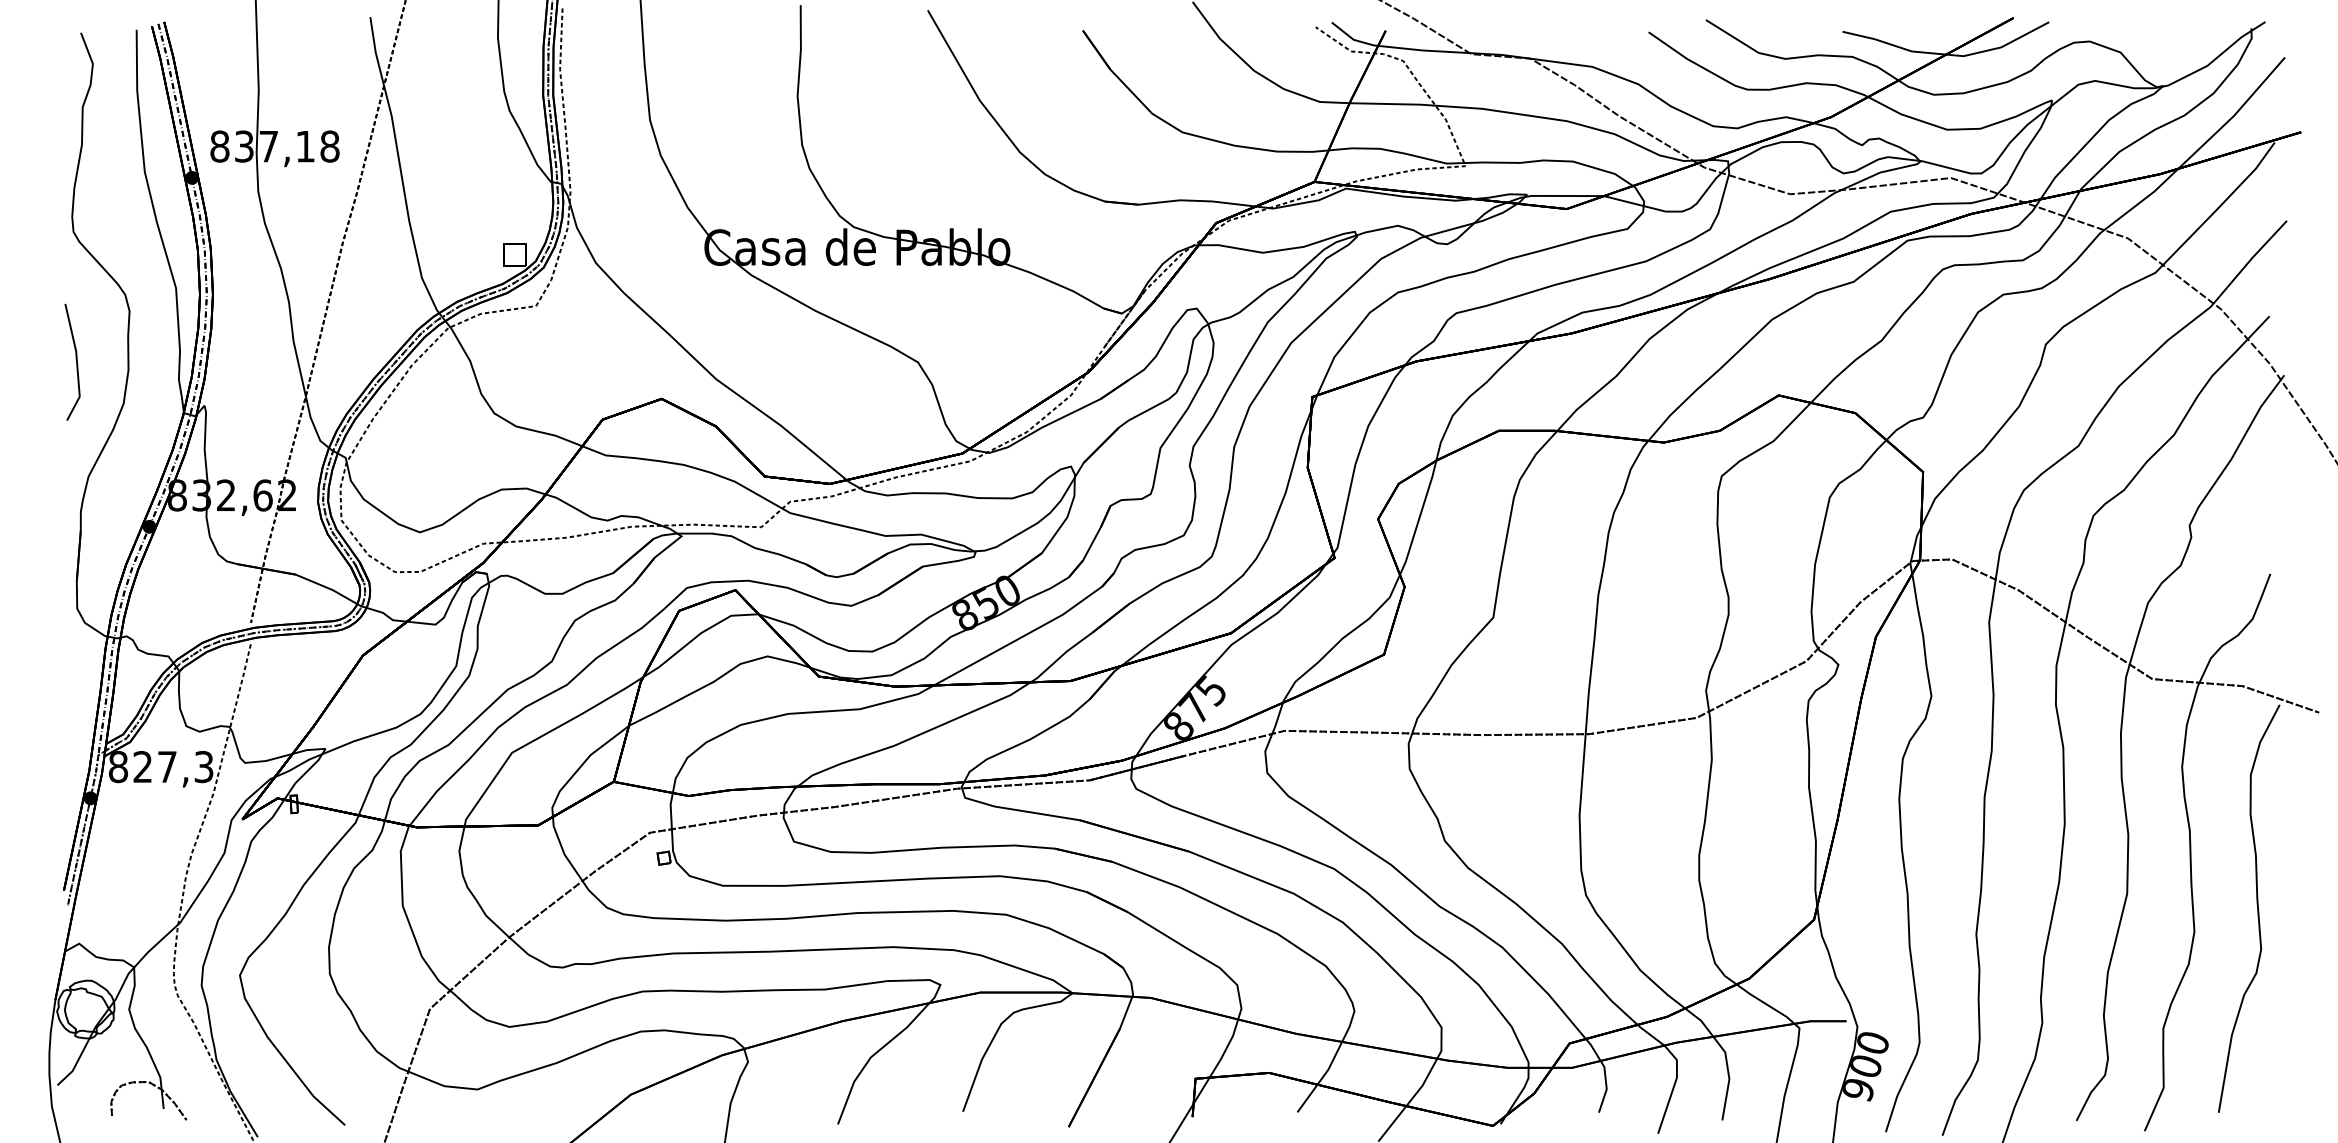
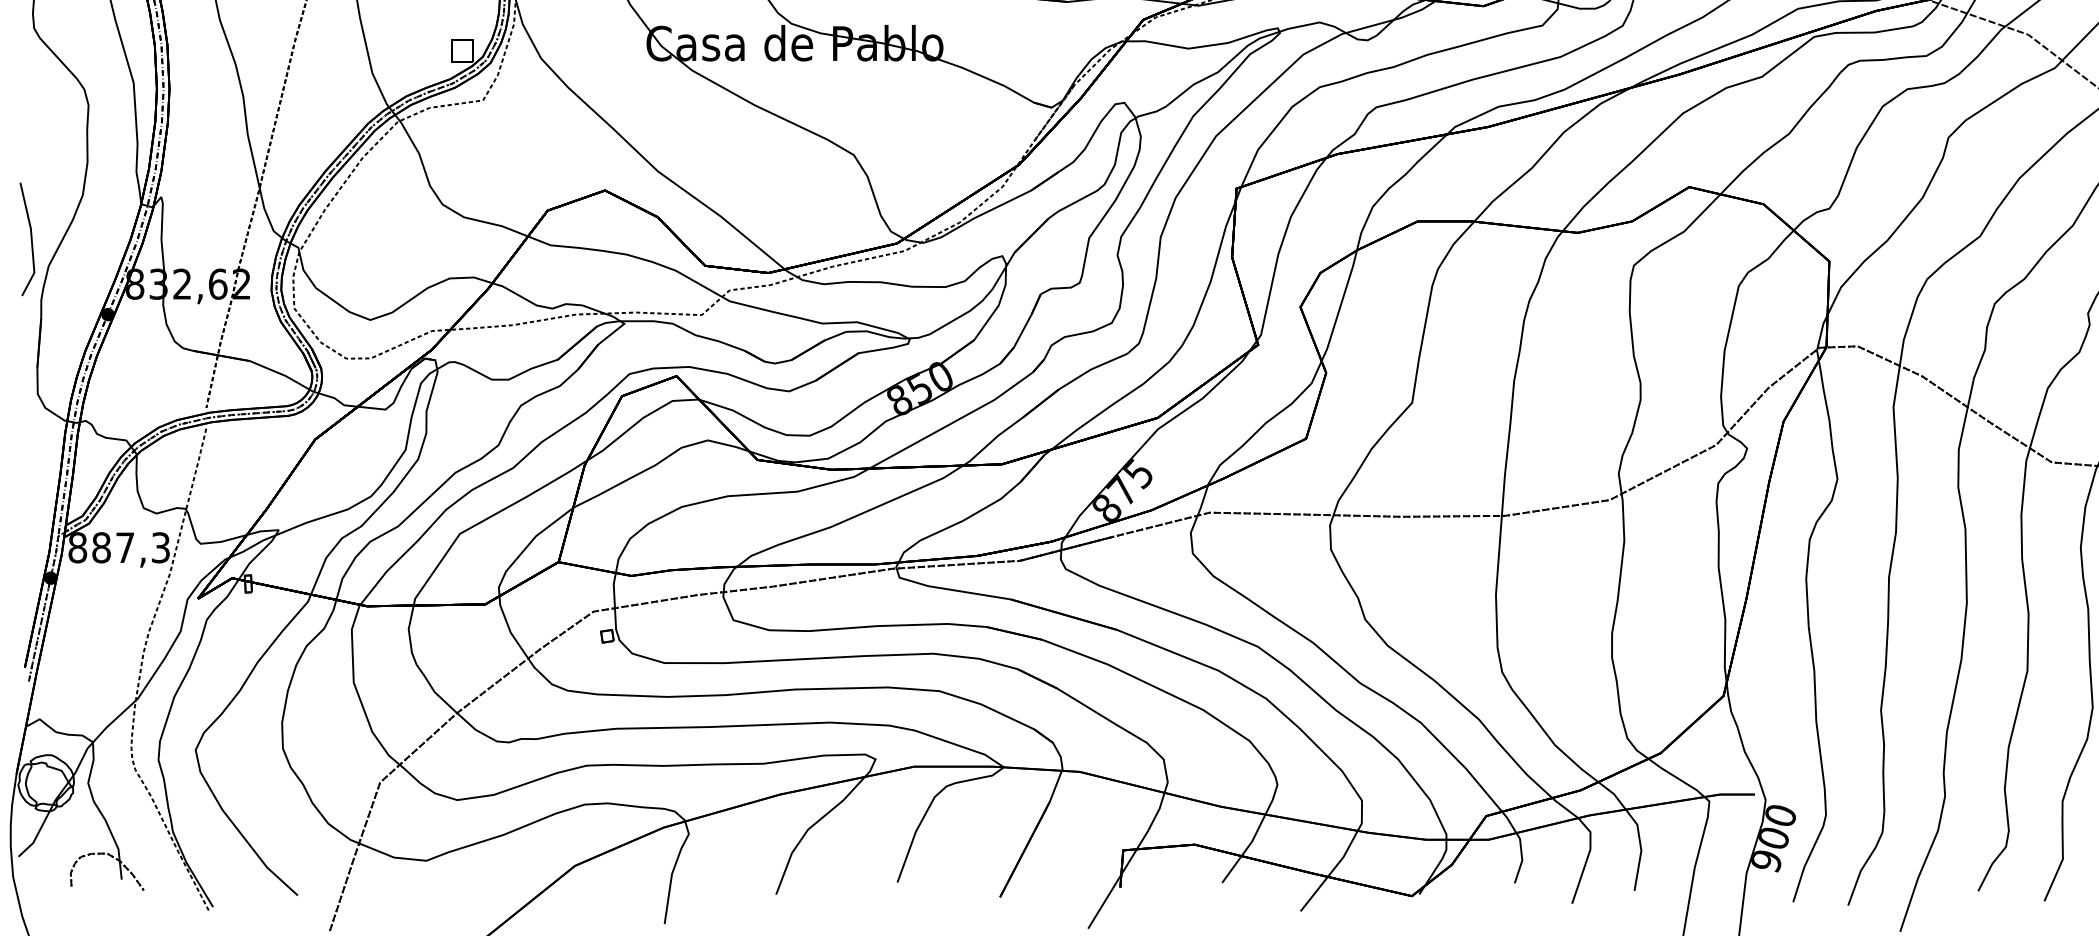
line: (75, 359) -> (30, 236), moved
text: (142, 767) -> (101, 548), 827,3 -> 887,3

